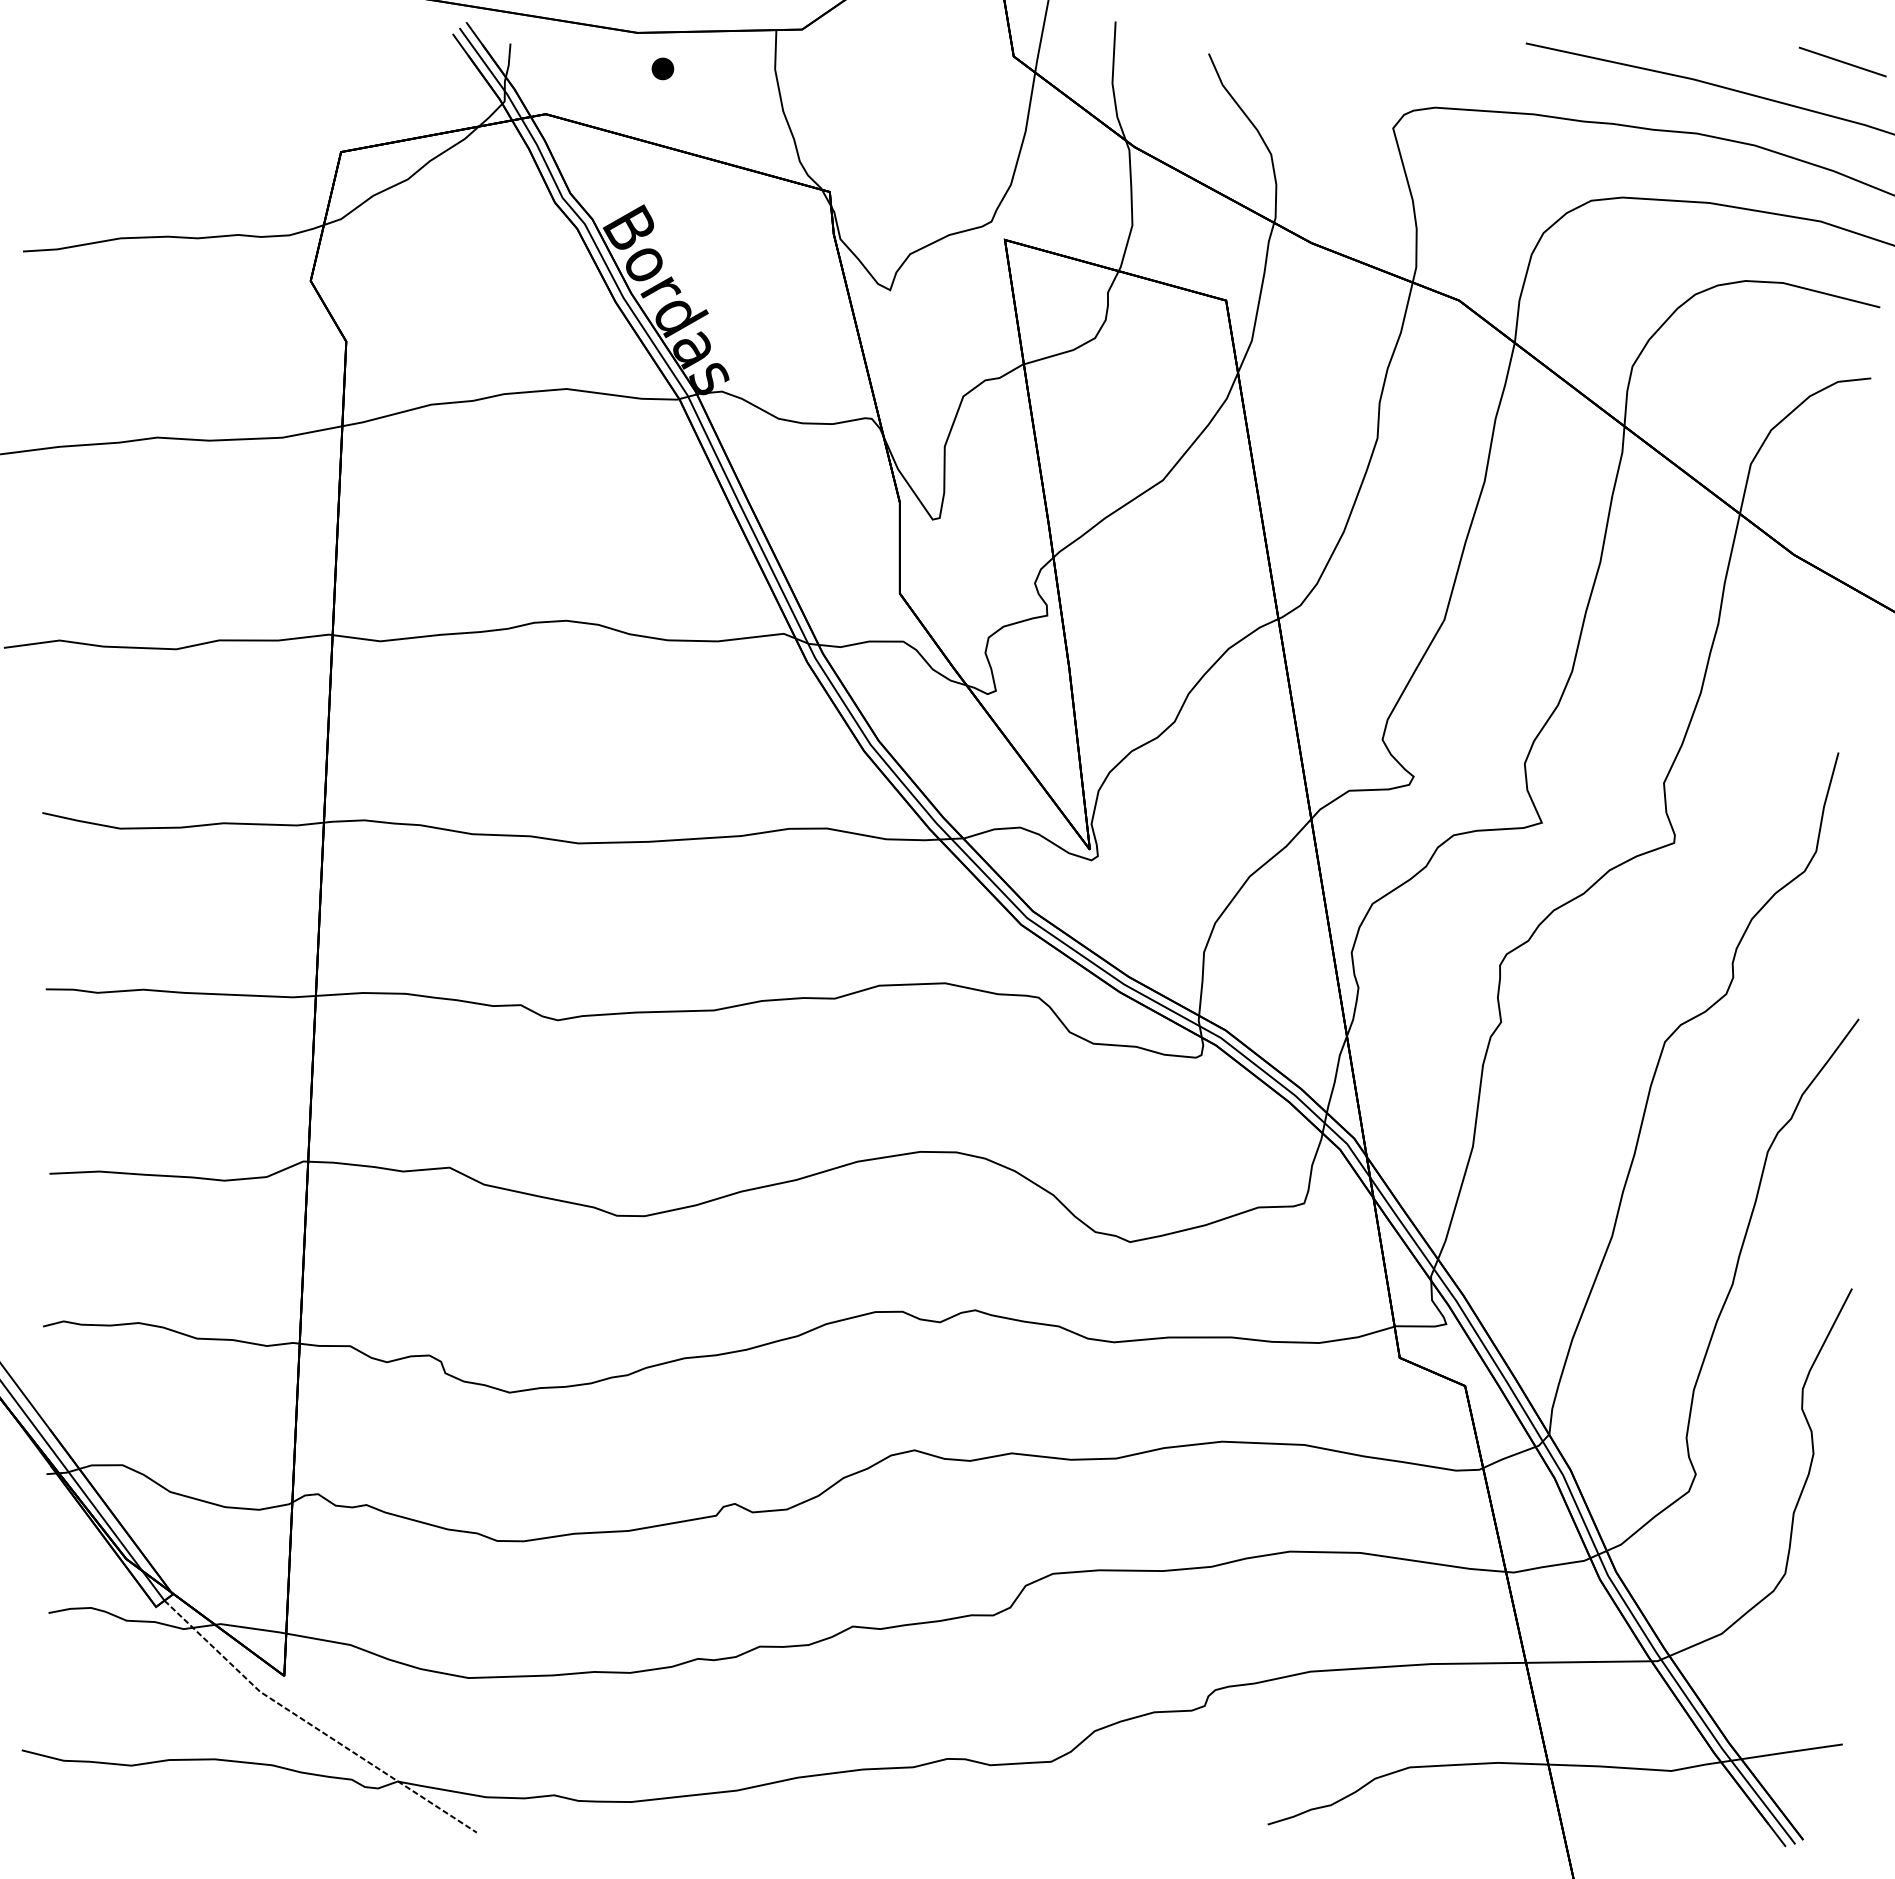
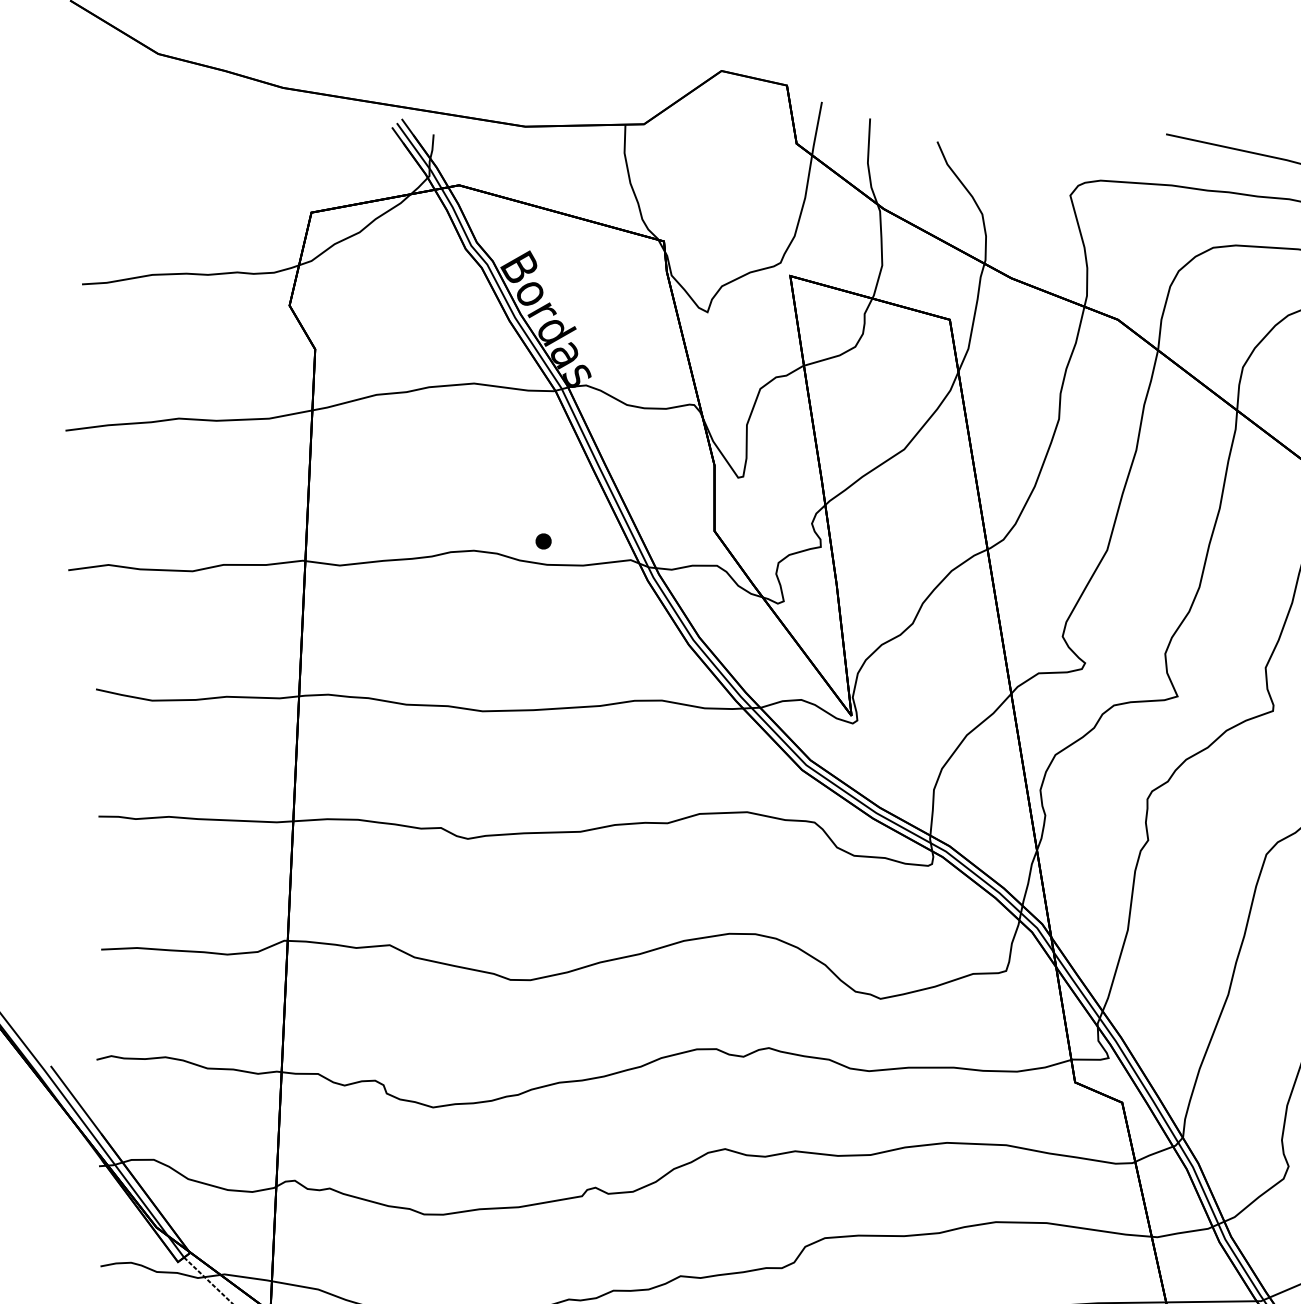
part: (662, 68) -> (543, 541), moved

